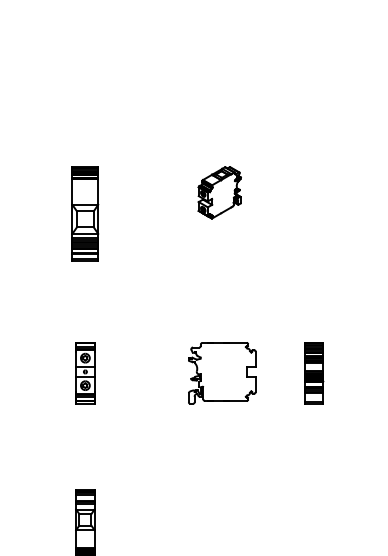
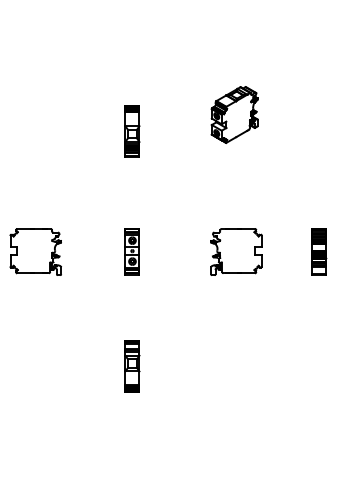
part: (219, 192) -> (234, 114), size x1.43
part: (85, 214) -> (132, 131), size x0.71
part: (314, 372) -> (319, 251), moved

